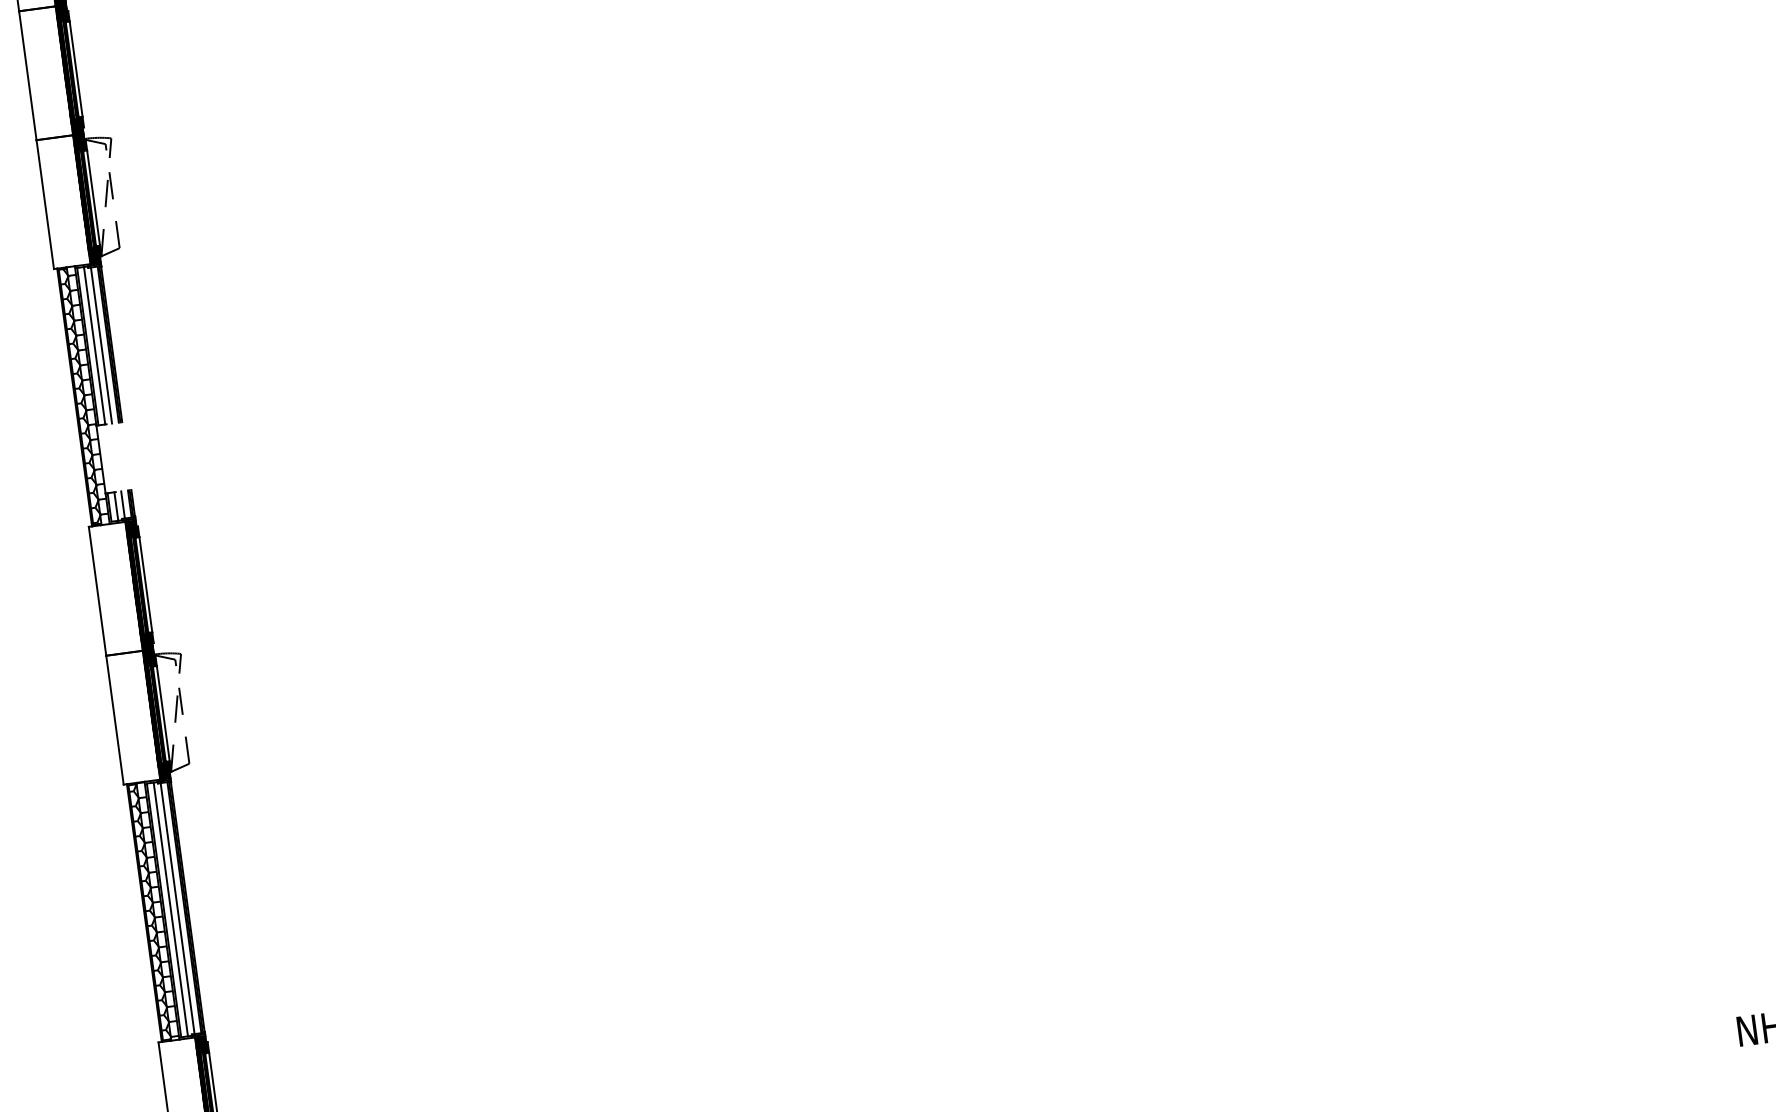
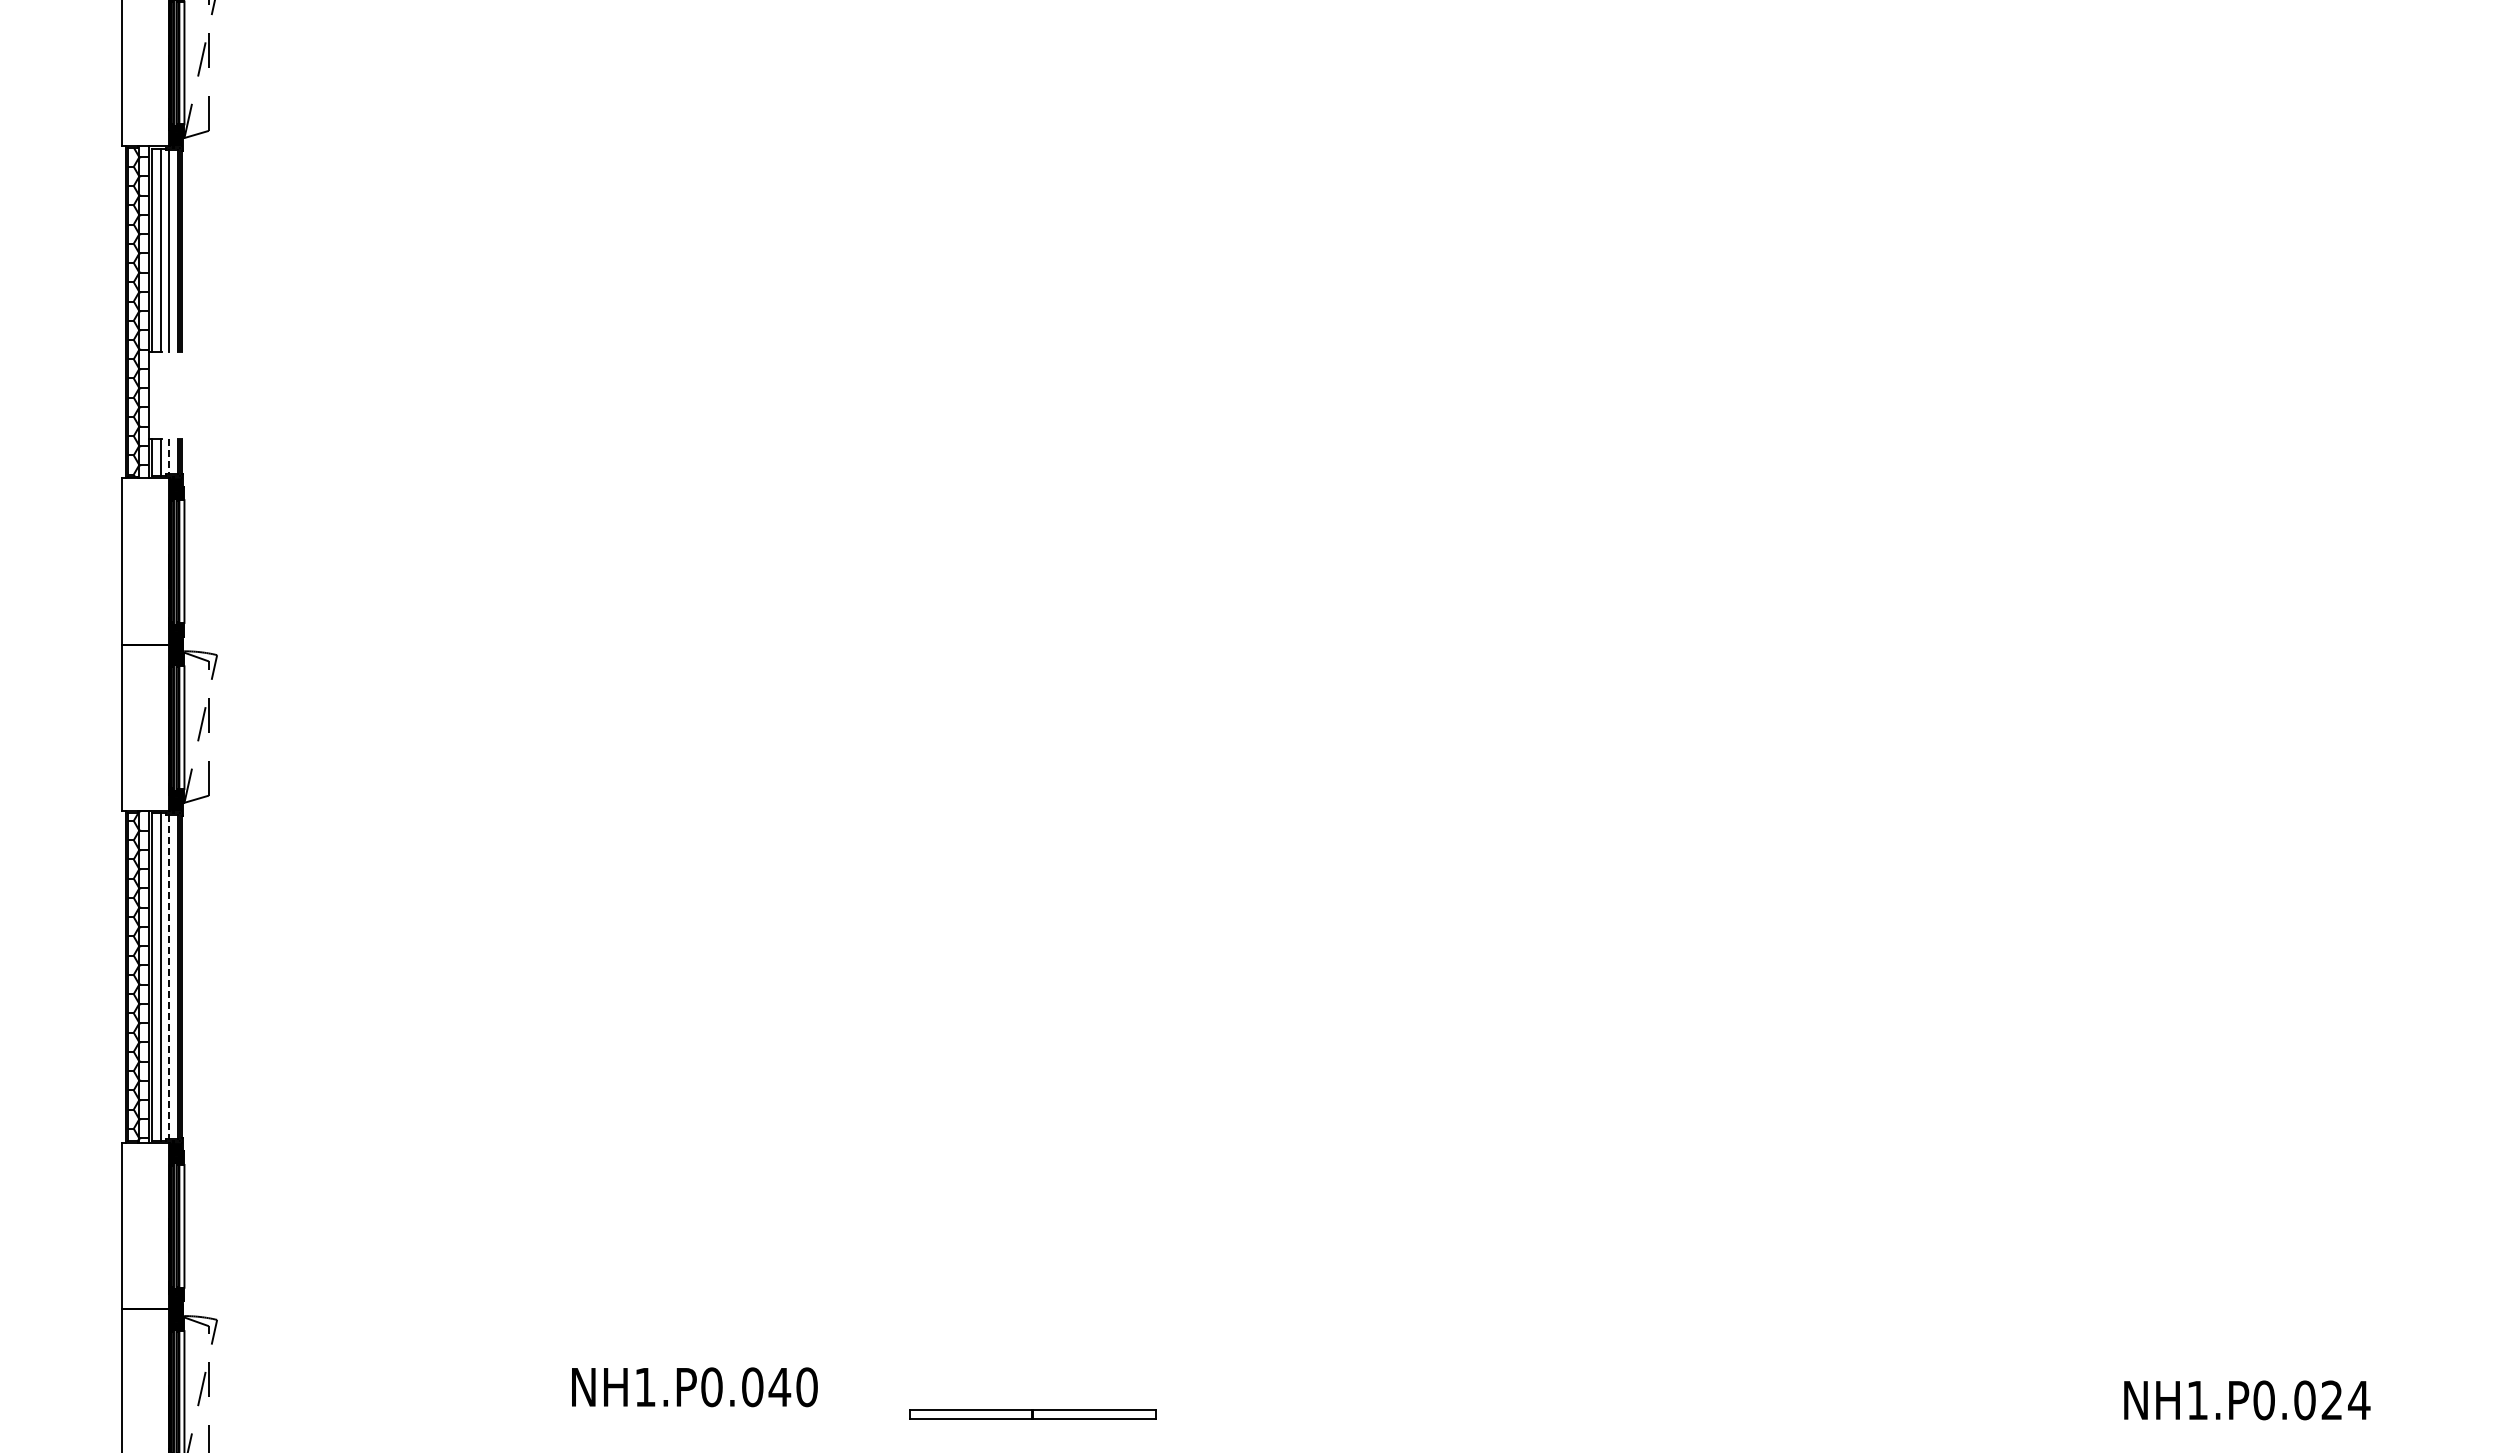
line: (123, 505) -> (169, 457), solid -> dashed
line: (177, 908) -> (169, 977), solid -> dashed

